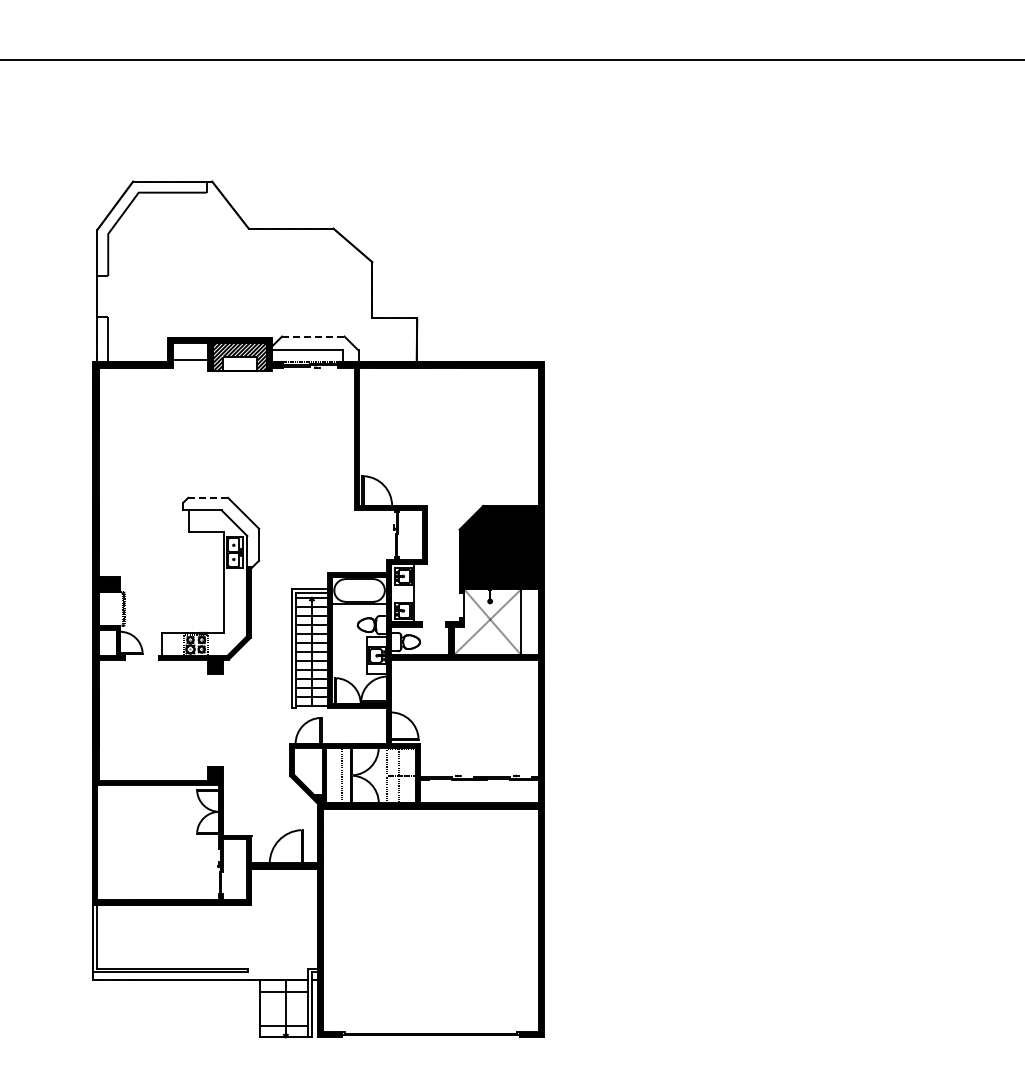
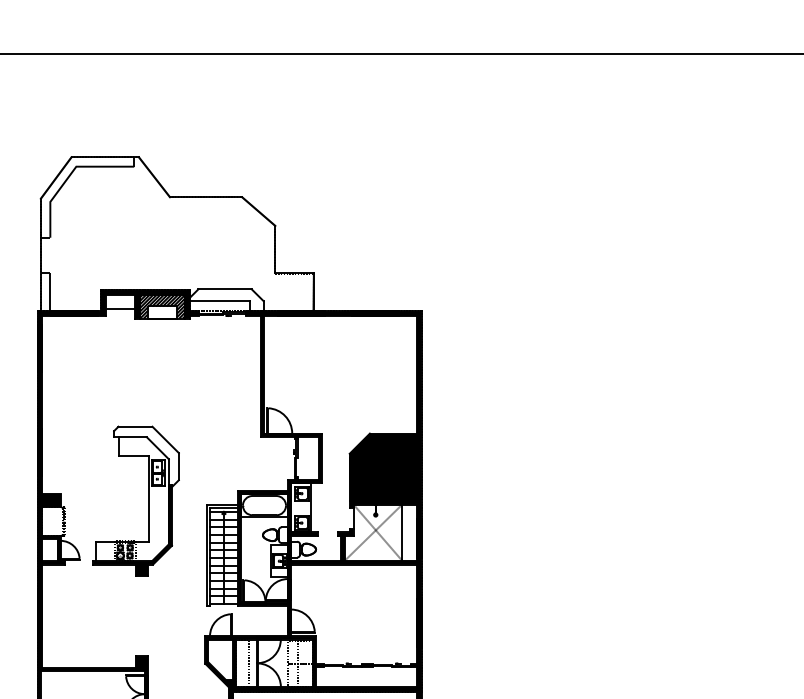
line: (313, 336) -> (225, 289), dashed -> solid
line: (208, 497) -> (135, 426), dashed -> solid

